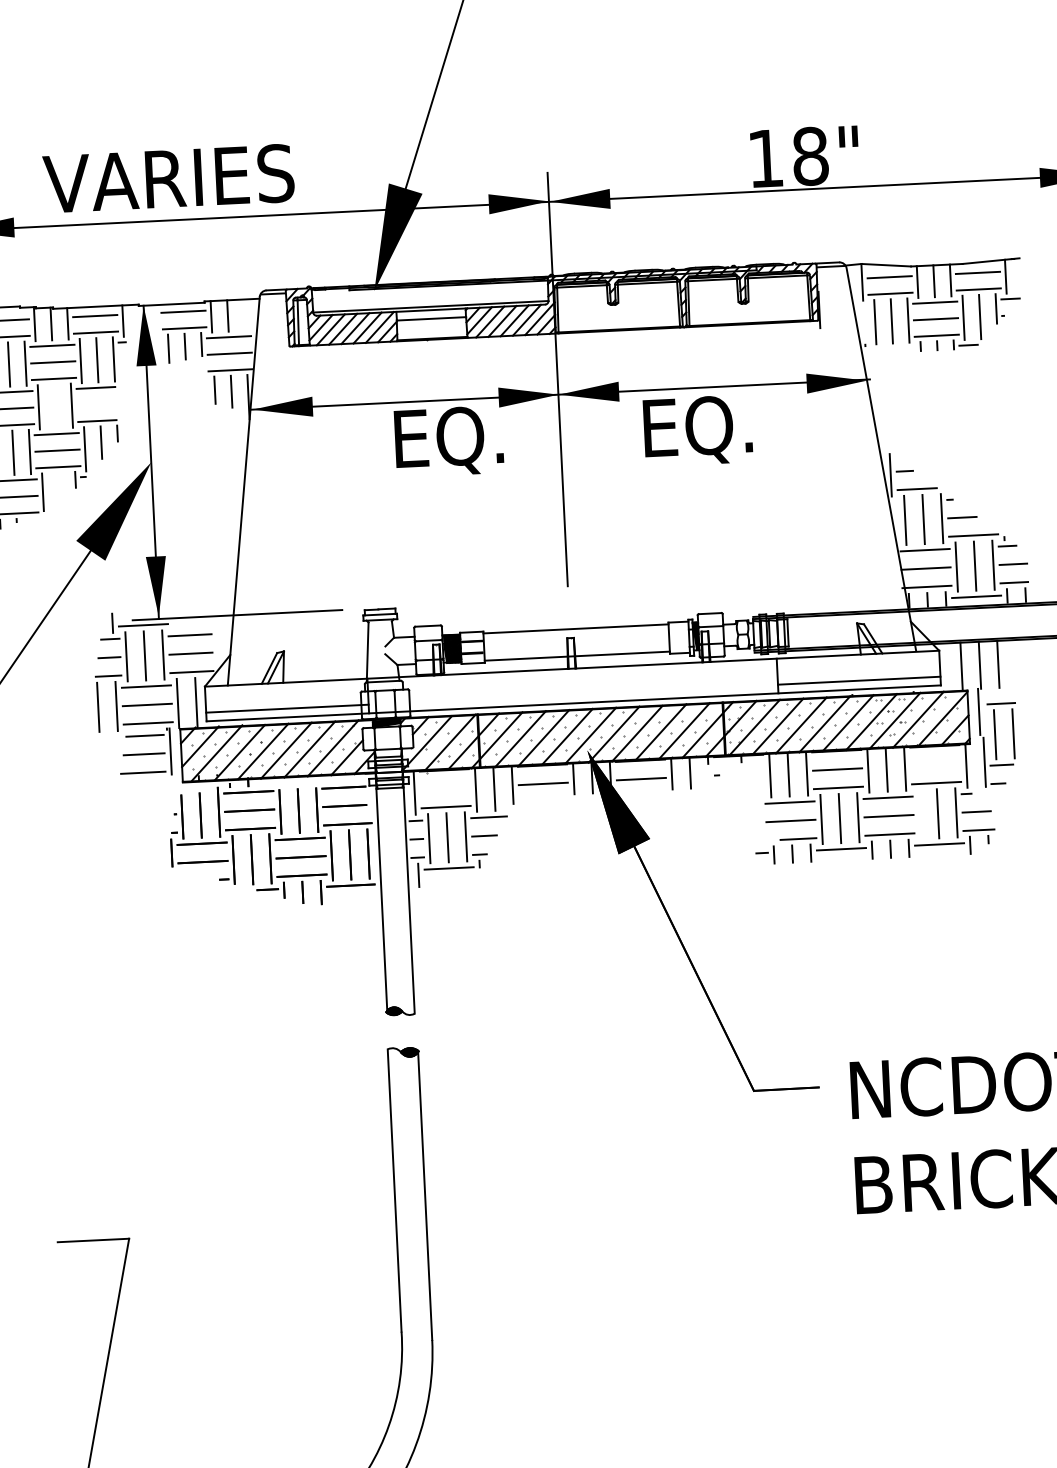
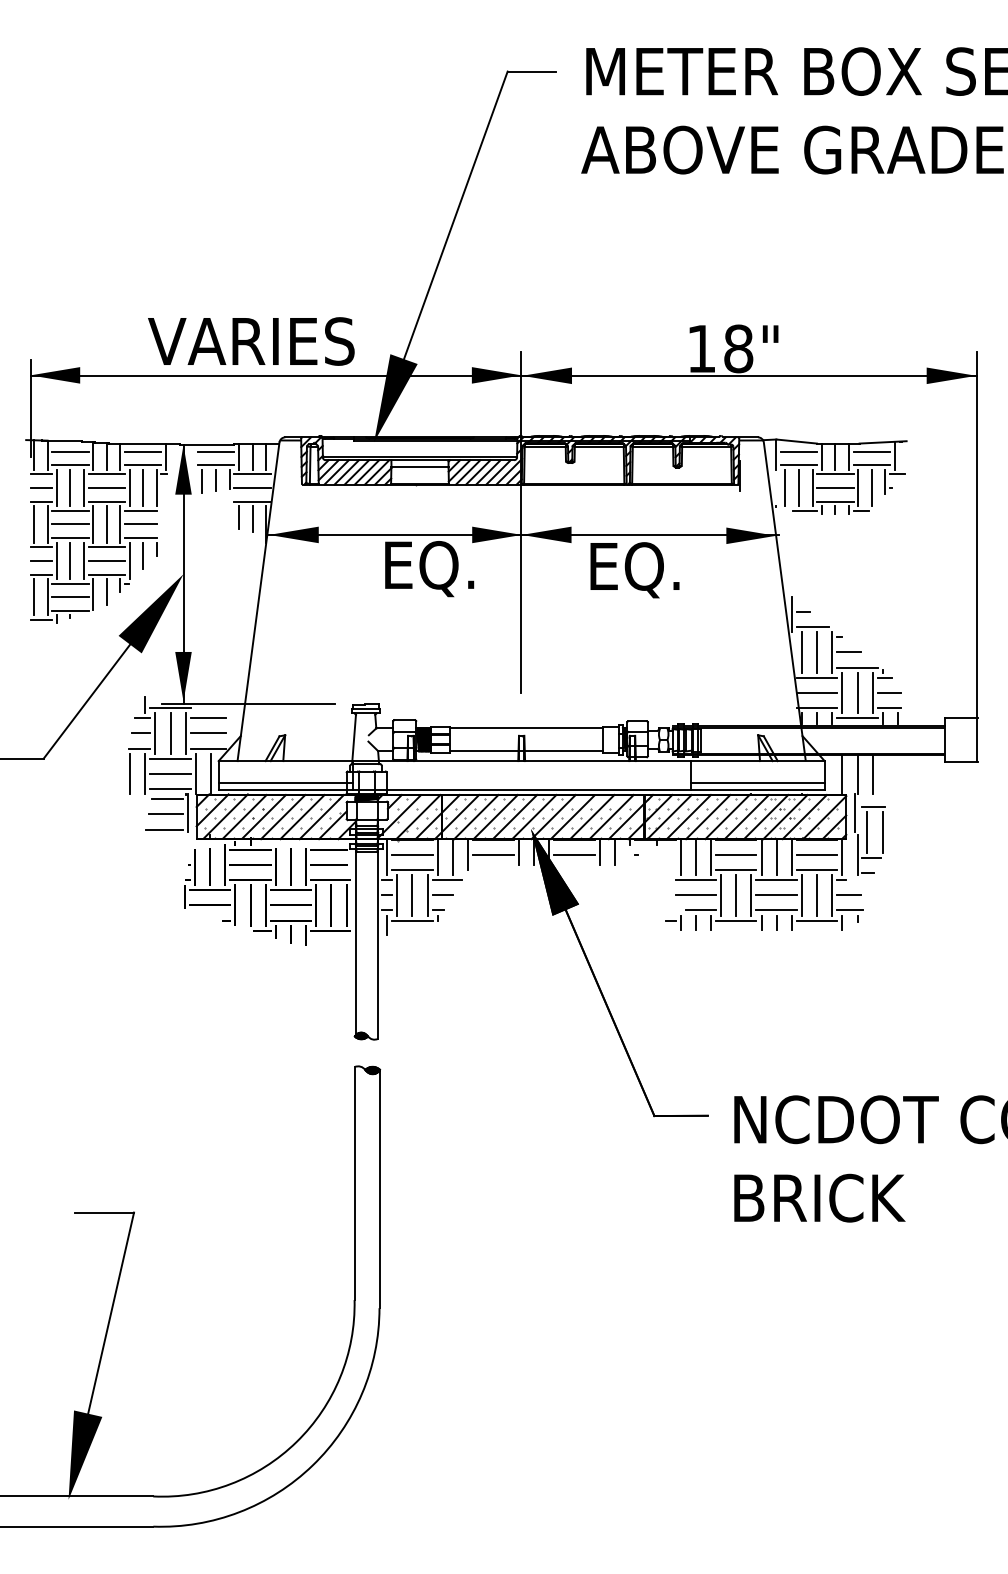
text: (168, 178) -> (251, 341), moved
line: (244, 314) -> (266, 456), added
line: (899, 348) -> (804, 510), added
line: (96, 404) -> (140, 524), added
line: (55, 406) -> (106, 524), added
line: (59, 489) -> (106, 592), added
line: (934, 764) -> (816, 854), added
line: (445, 788) -> (412, 854), added
line: (919, 814) -> (801, 895), added

